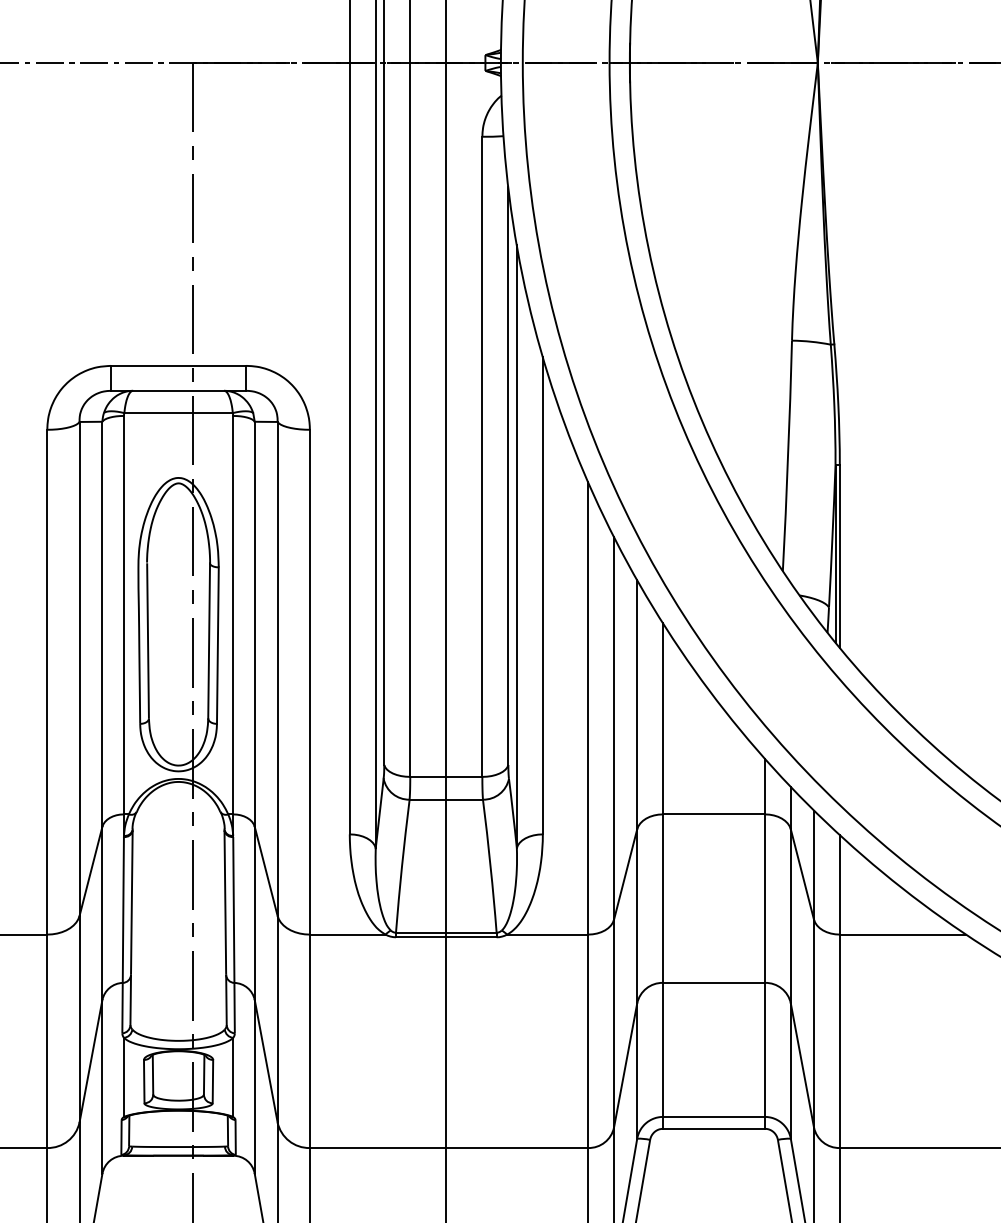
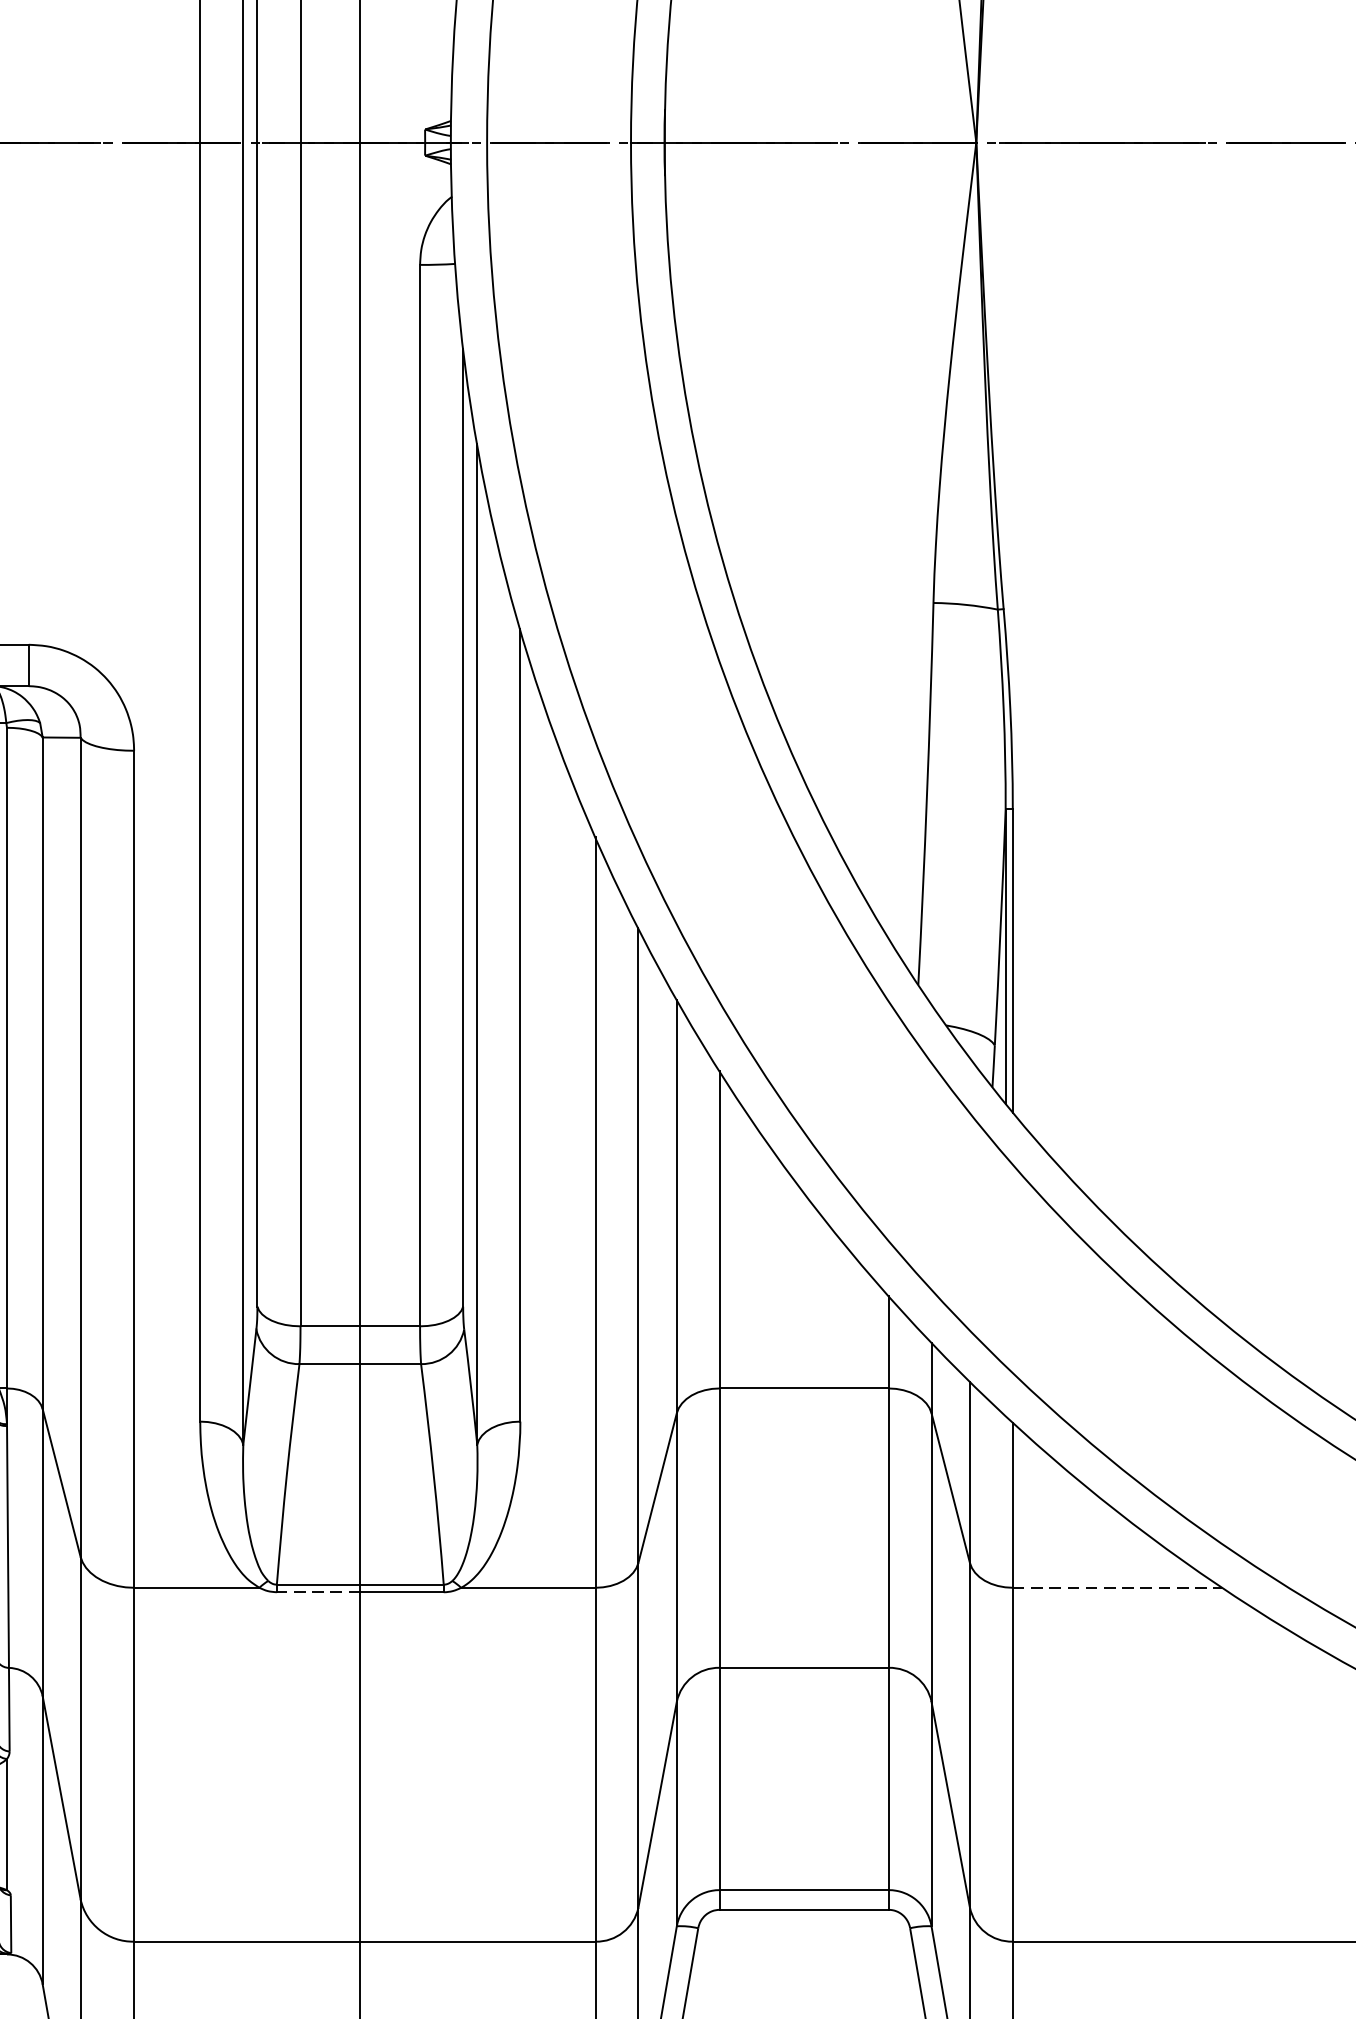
line: (903, 934) -> (1118, 1587), solid -> dashed
line: (420, 937) -> (317, 1592), solid -> dashed

